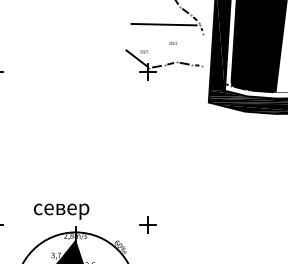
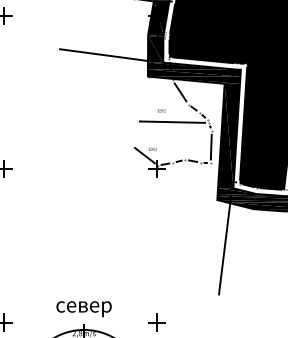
text: (173, 42) -> (161, 110), moved
line: (202, 48) -> (210, 146), added
line: (216, 147) -> (224, 245), added
text: (61, 211) -> (83, 309), moved

